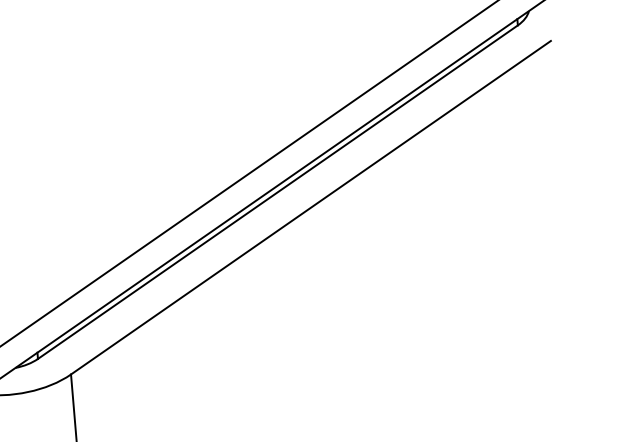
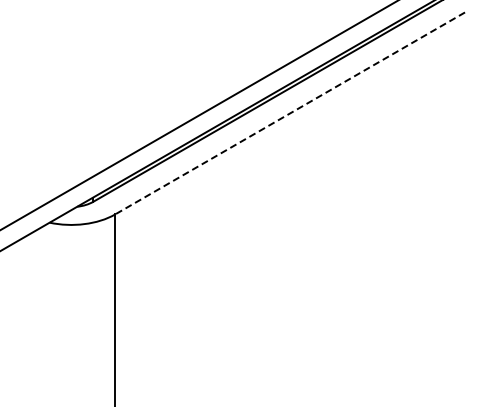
line: (310, 207) -> (289, 113), solid -> dashed

